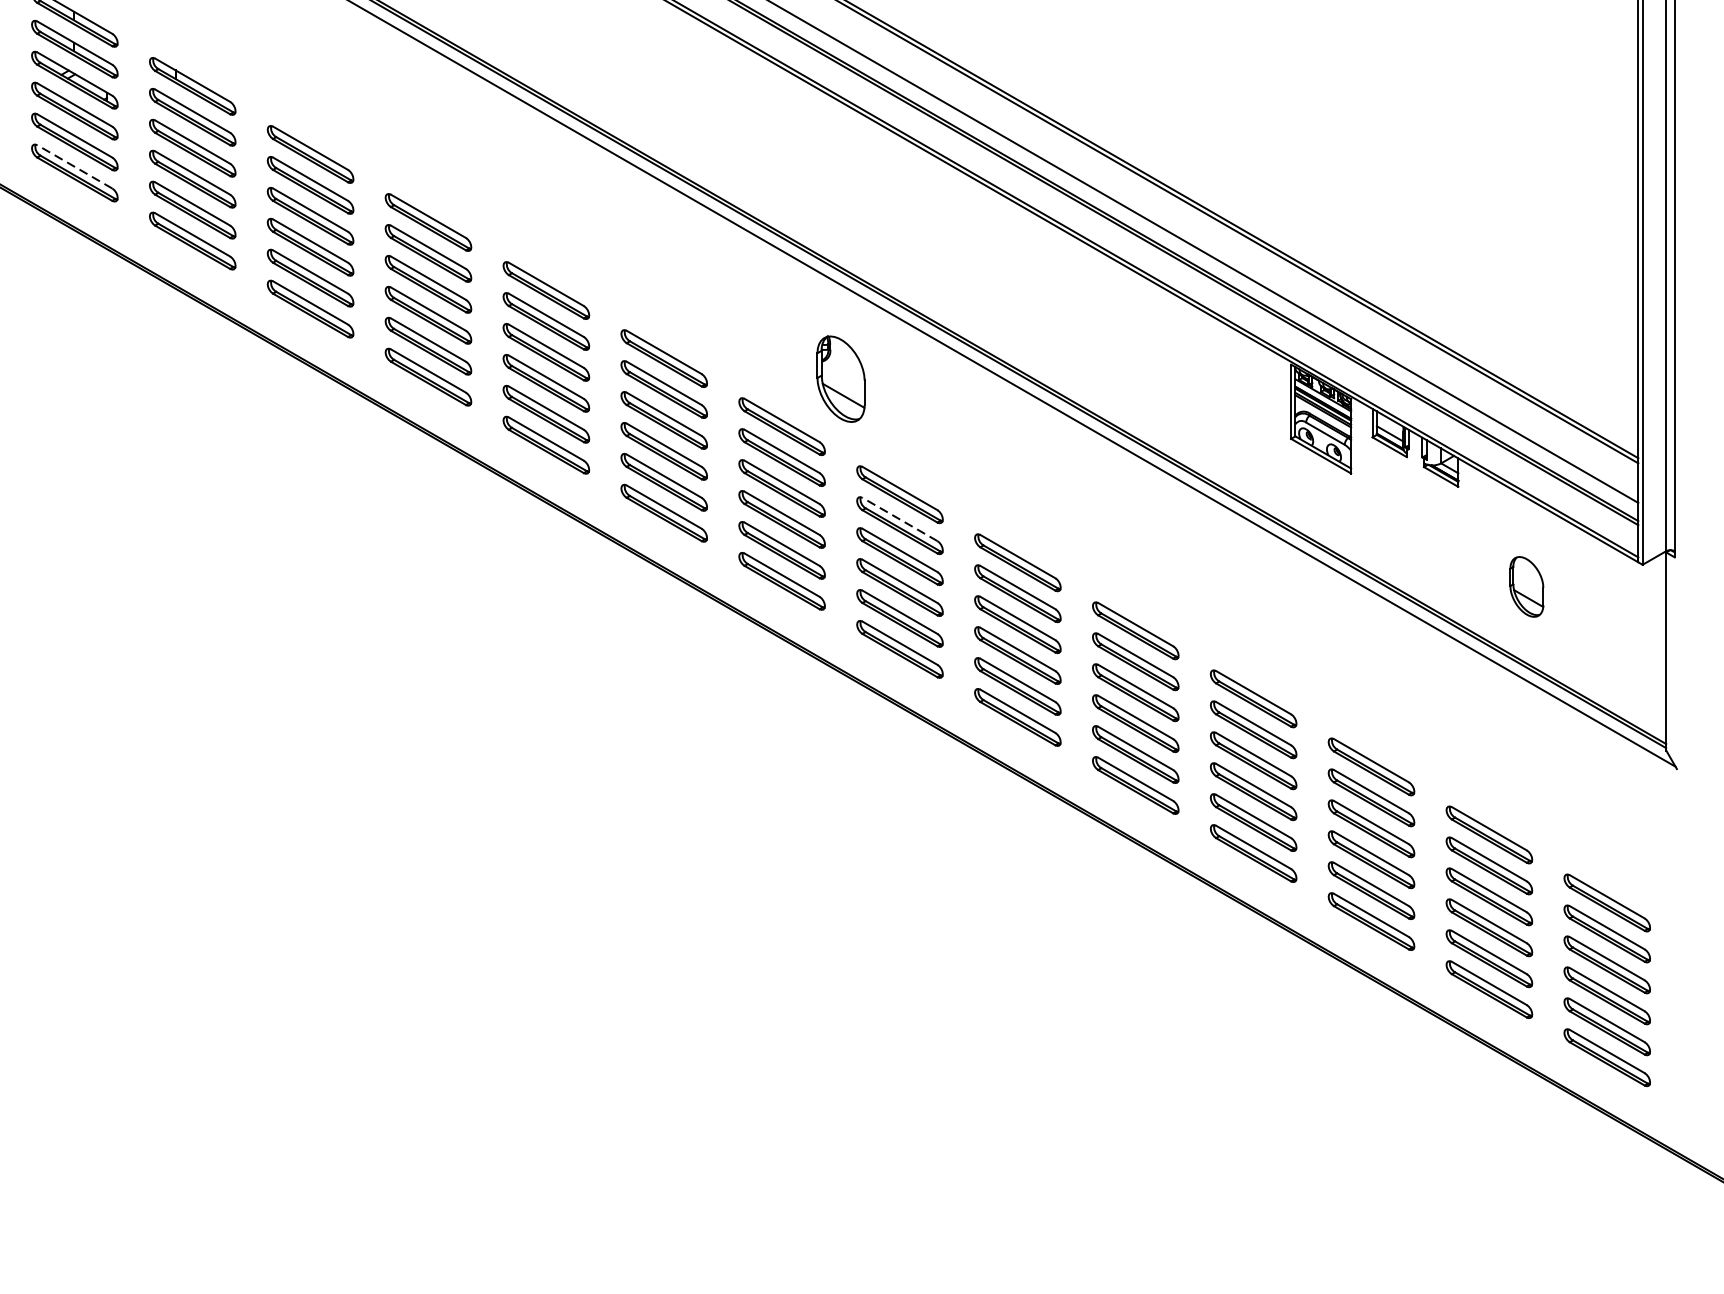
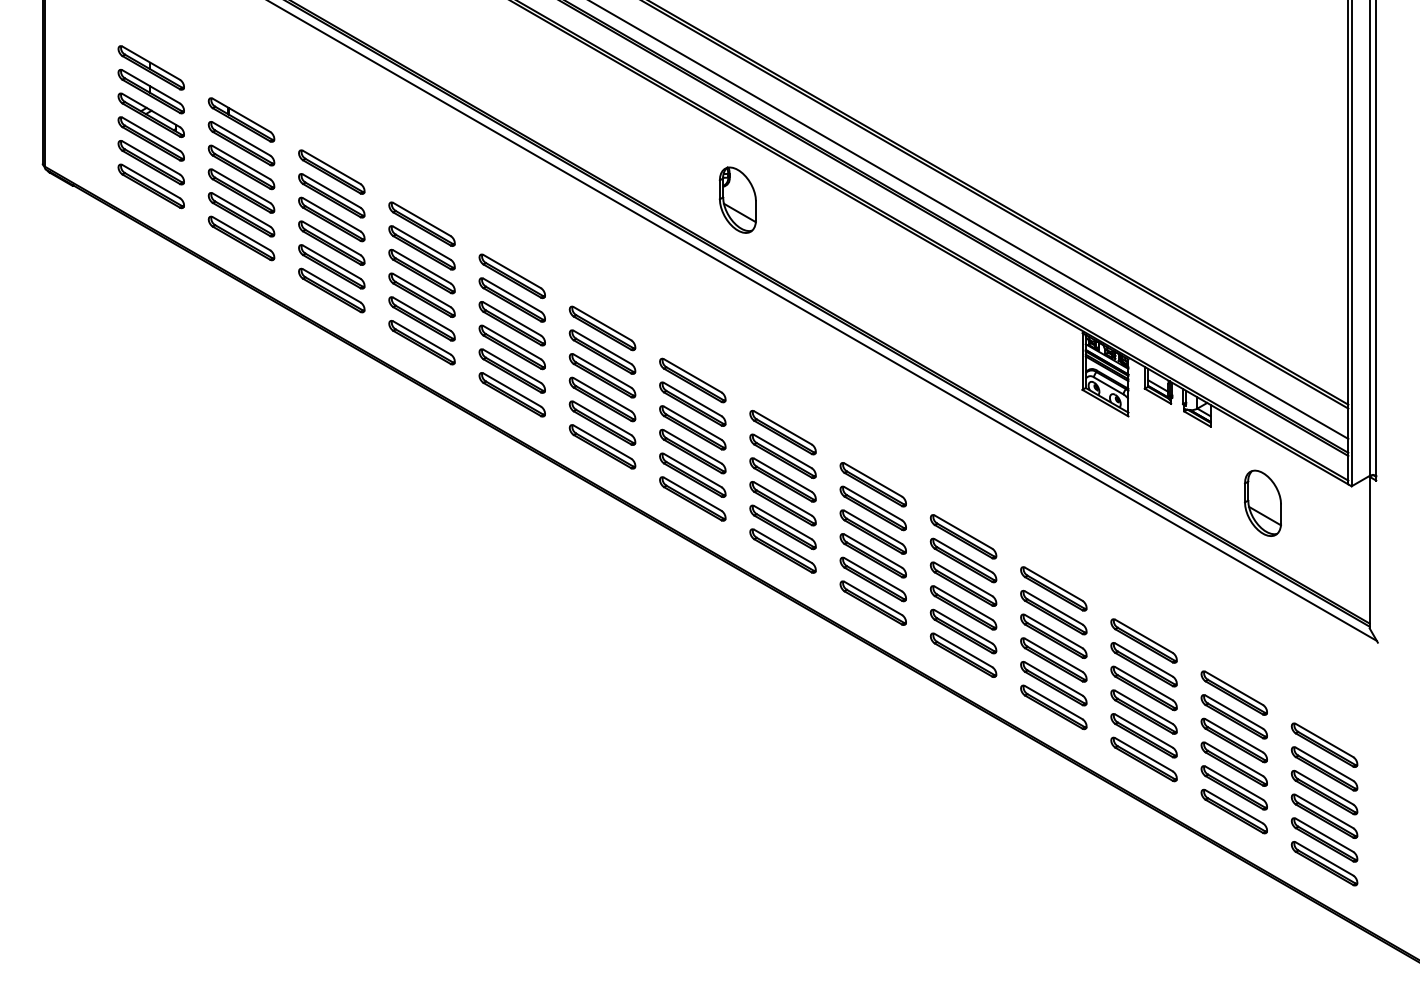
line: (73, 166) -> (150, 181), dashed -> solid
part: (840, 378) -> (737, 199), moved
line: (899, 519) -> (782, 451), dashed -> solid
part: (1526, 585) -> (1262, 502), size x1.43

